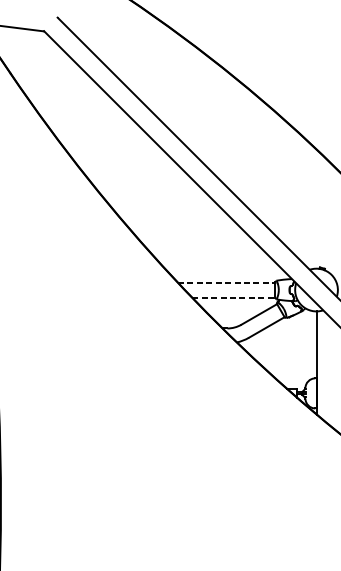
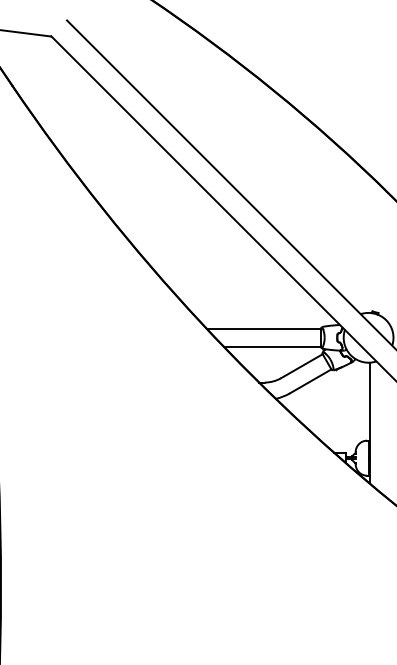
line: (226, 282) -> (263, 329), dashed -> solid
line: (234, 297) -> (272, 346), dashed -> solid

